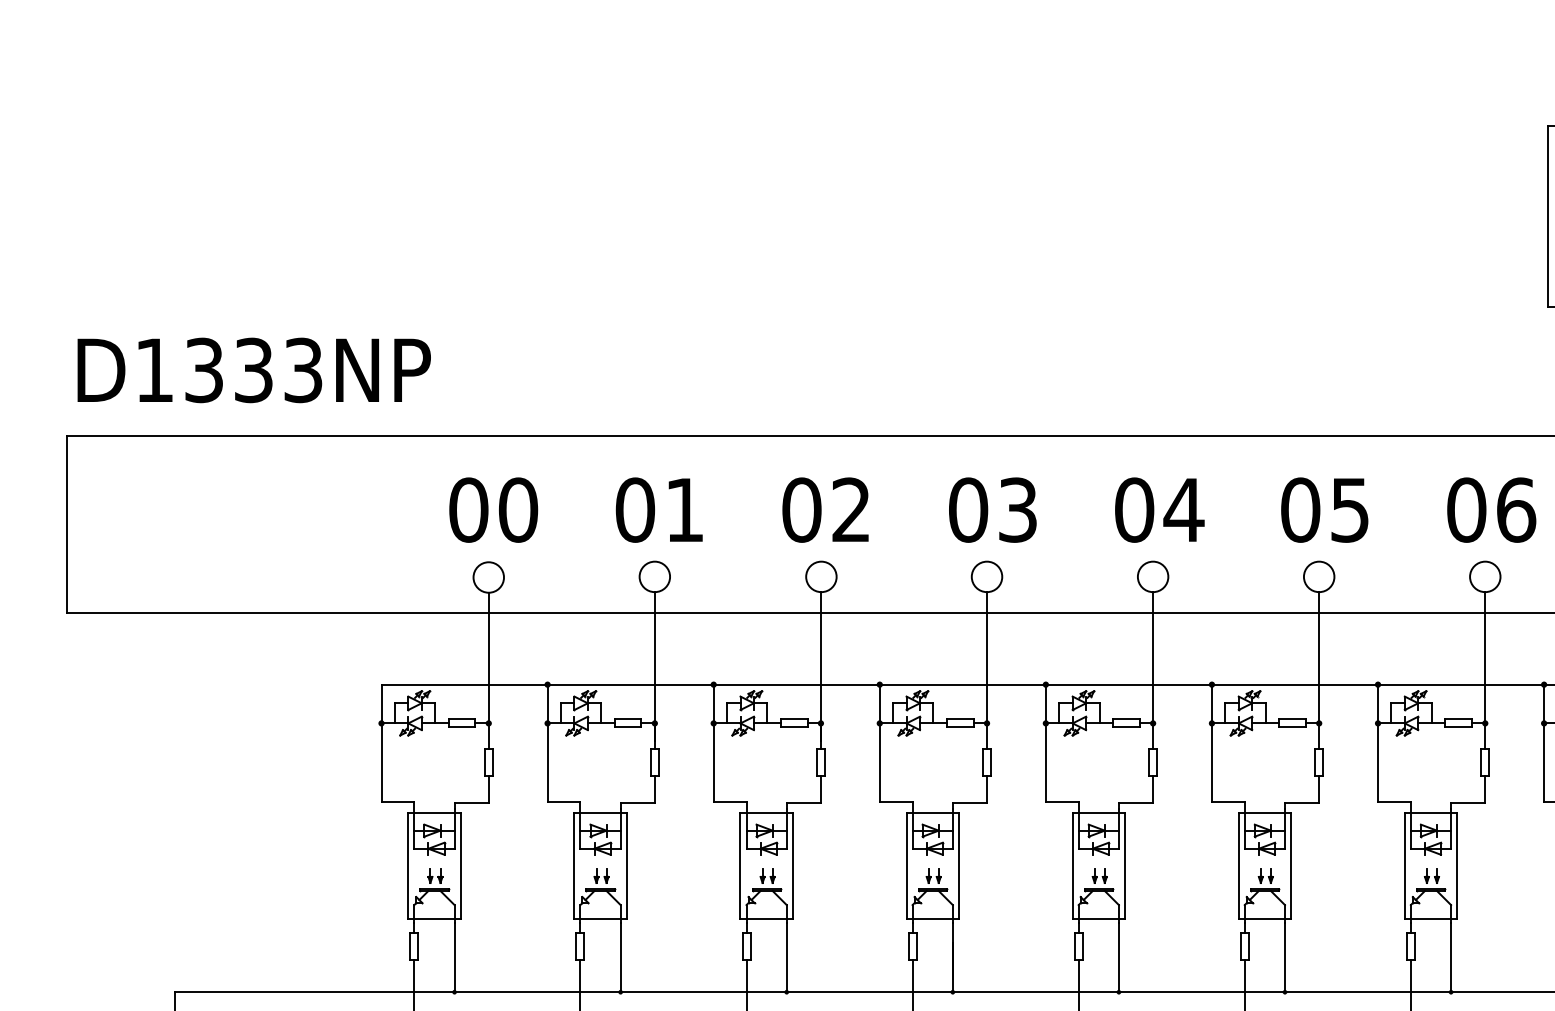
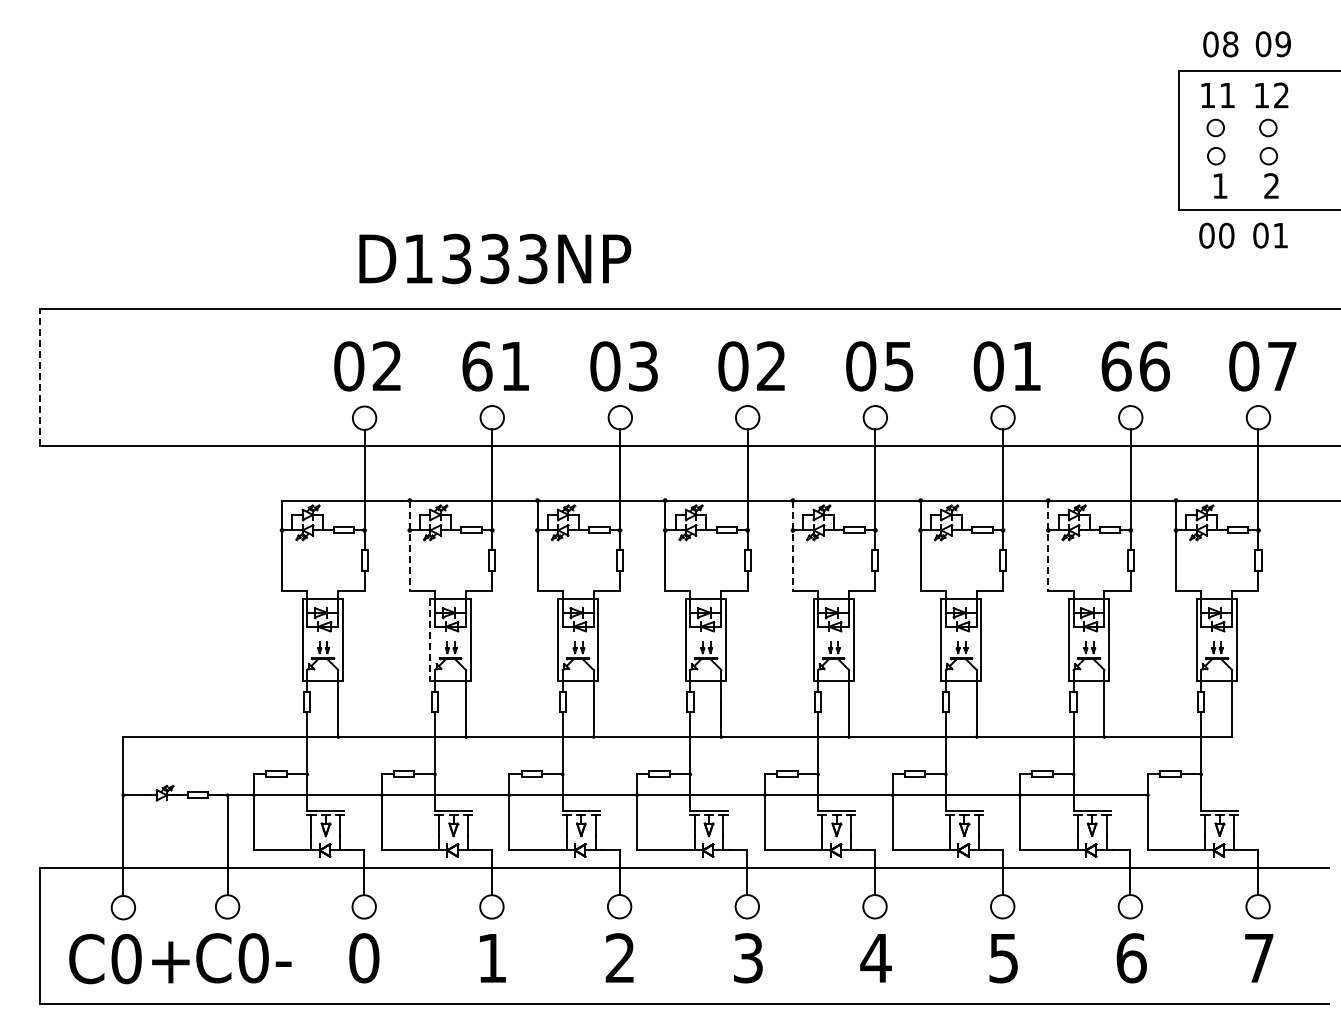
text: (254, 369) -> (495, 258), moved
text: (518, 510) -> (387, 366), 00 -> 02
text: (635, 510) -> (477, 366), 01 -> 61
text: (851, 510) -> (643, 366), 02 -> 03
text: (1018, 510) -> (771, 366), 03 -> 02
text: (1183, 510) -> (898, 366), 04 -> 05
text: (1349, 510) -> (1026, 366), 05 -> 01
text: (1466, 510) -> (1116, 366), 06 -> 66
line: (67, 523) -> (40, 376), solid -> dashed
line: (547, 744) -> (409, 546), solid -> dashed
line: (1045, 744) -> (792, 546), solid -> dashed
line: (1378, 744) -> (1048, 546), solid -> dashed
line: (574, 865) -> (430, 639), solid -> dashed

